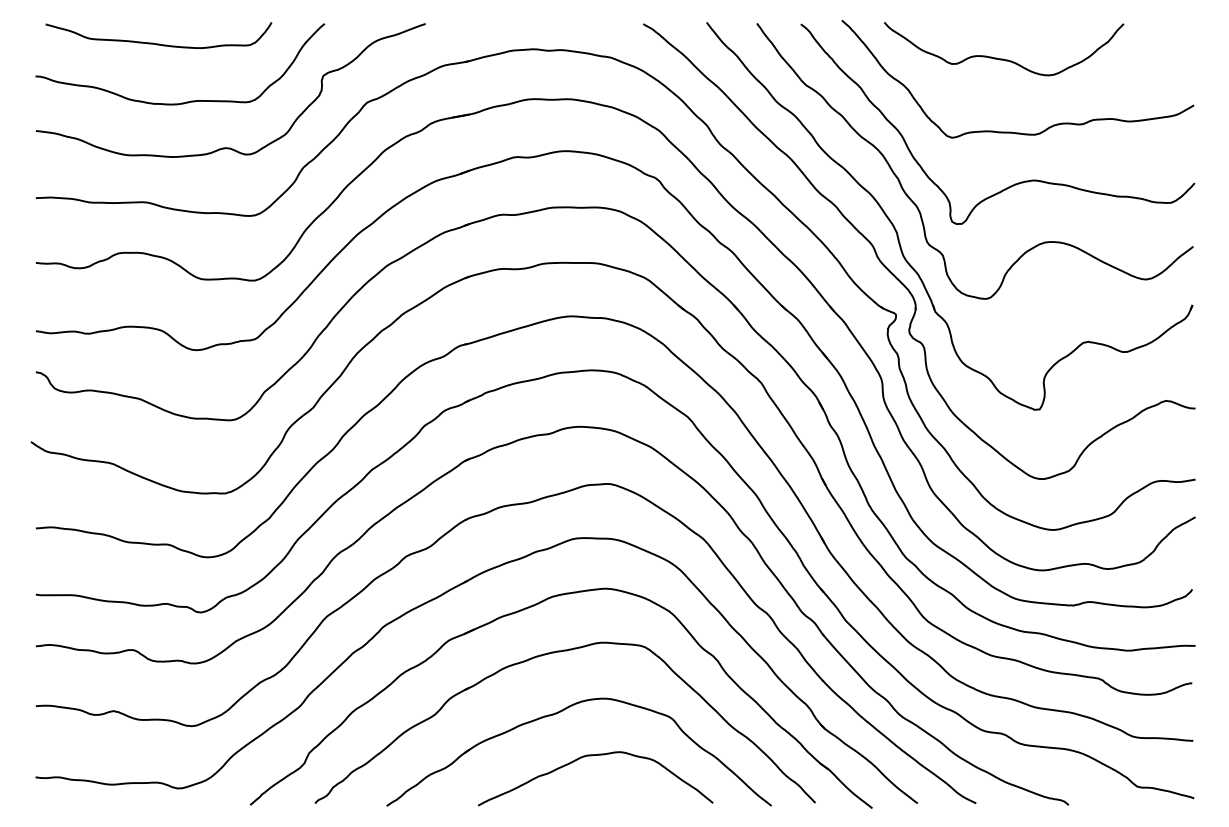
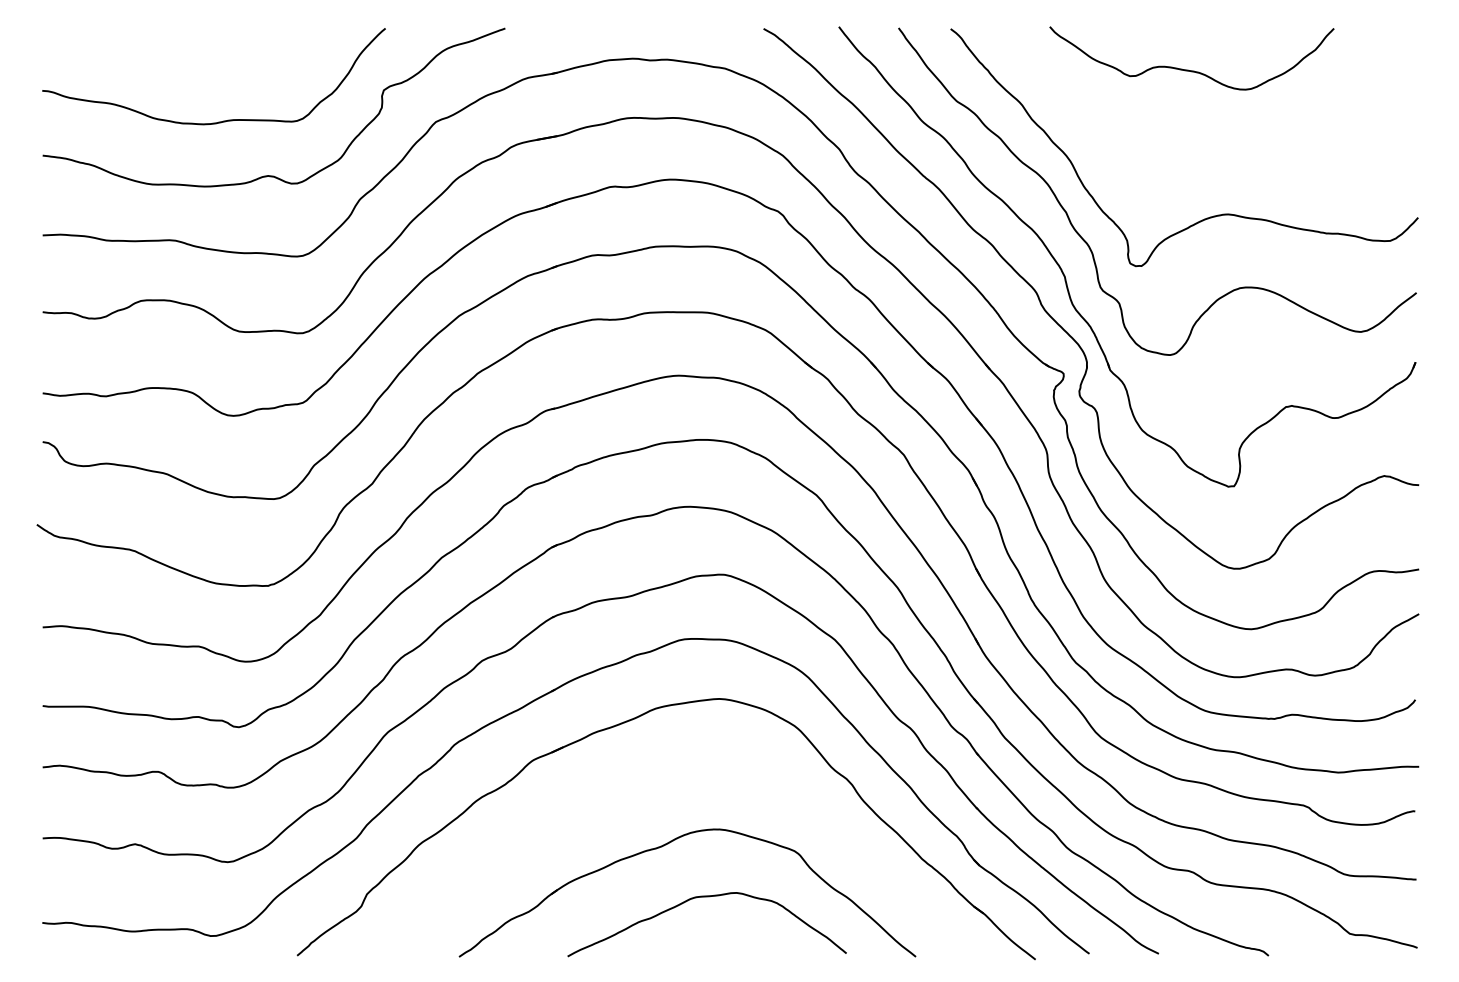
curve: (157, 43) -> (186, 51), removed
curve: (1011, 131) -> (1200, 156), removed
part: (547, 654) -> (649, 777), removed

